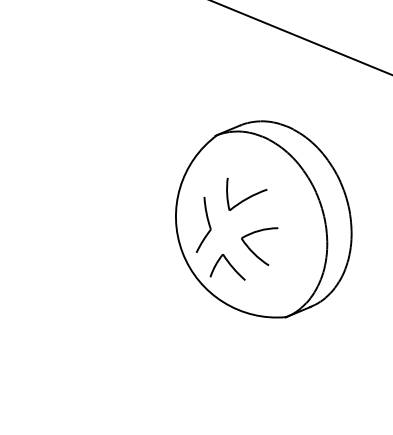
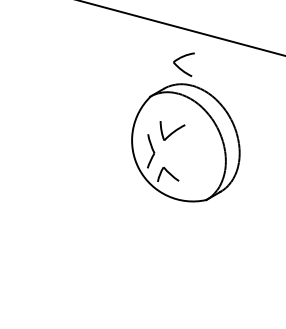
part: (257, 244) -> (183, 64), moved

